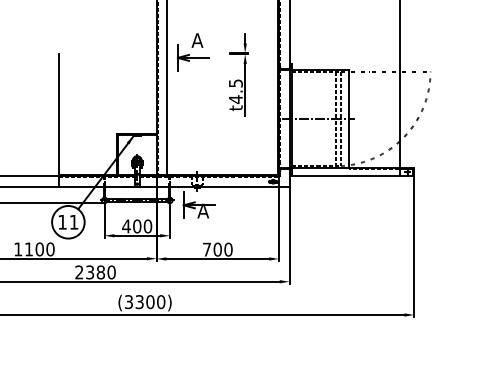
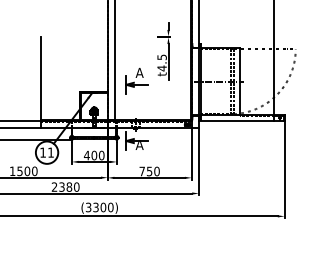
part: (192, 51) -> (136, 80), moved
text: (28, 249) -> (19, 171), 1100 -> 1500
text: (217, 249) -> (149, 171), 700 -> 750

